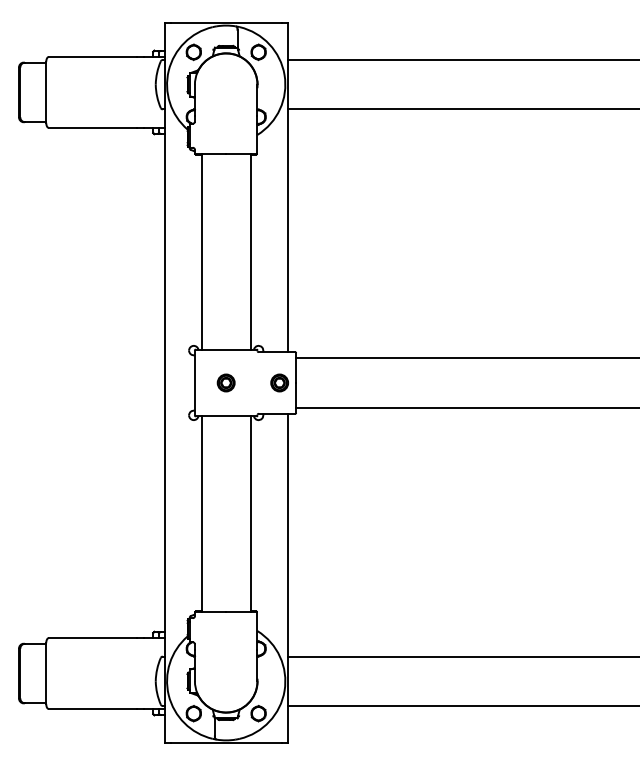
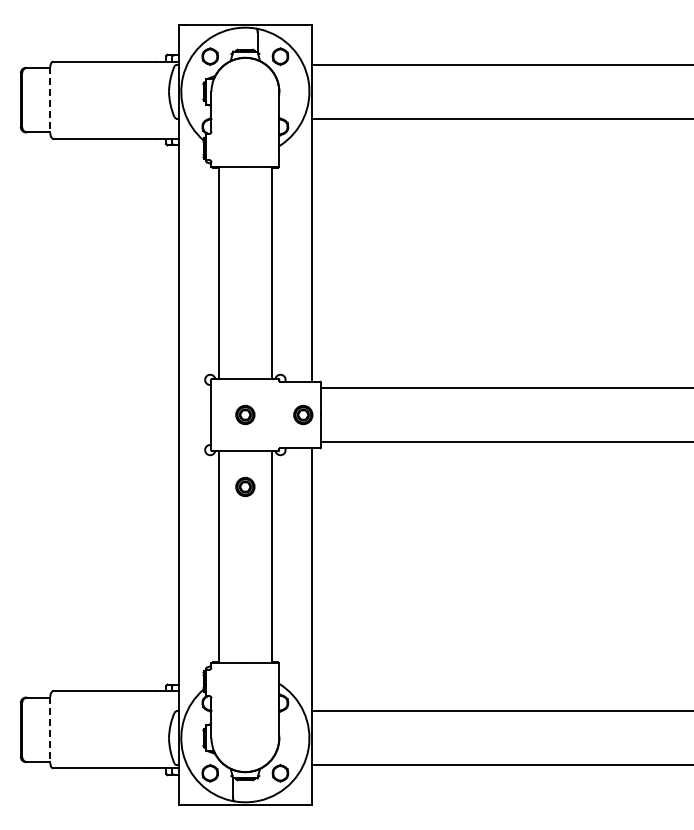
line: (46, 92) -> (50, 100), solid -> dashed
part: (226, 448) -> (245, 486), added
line: (46, 673) -> (50, 729), solid -> dashed

